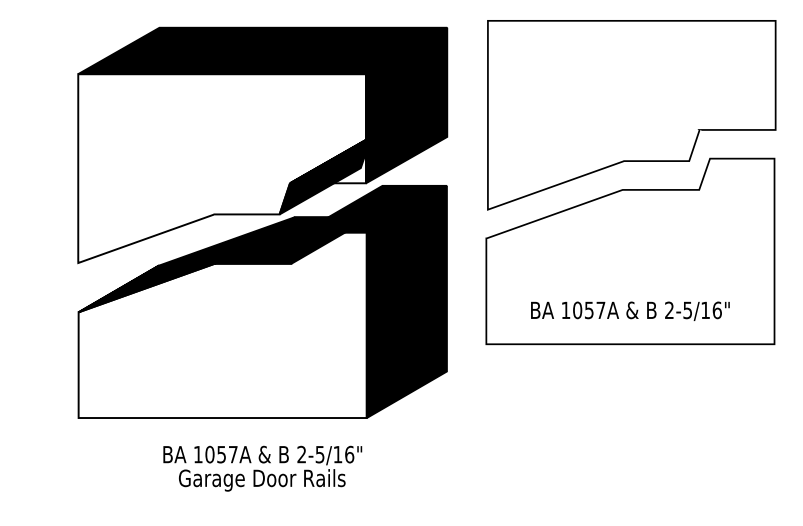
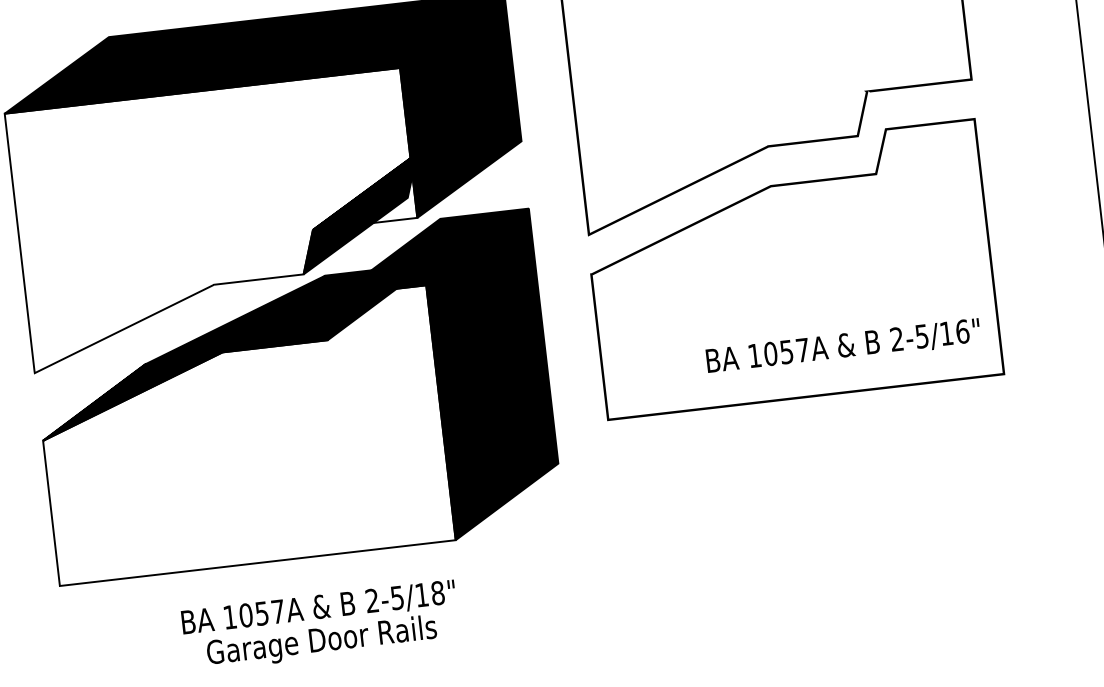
text: (630, 310) -> (843, 345), moved
text: (349, 454) -> (437, 593), 2-5/16" -> 2-5/18"

